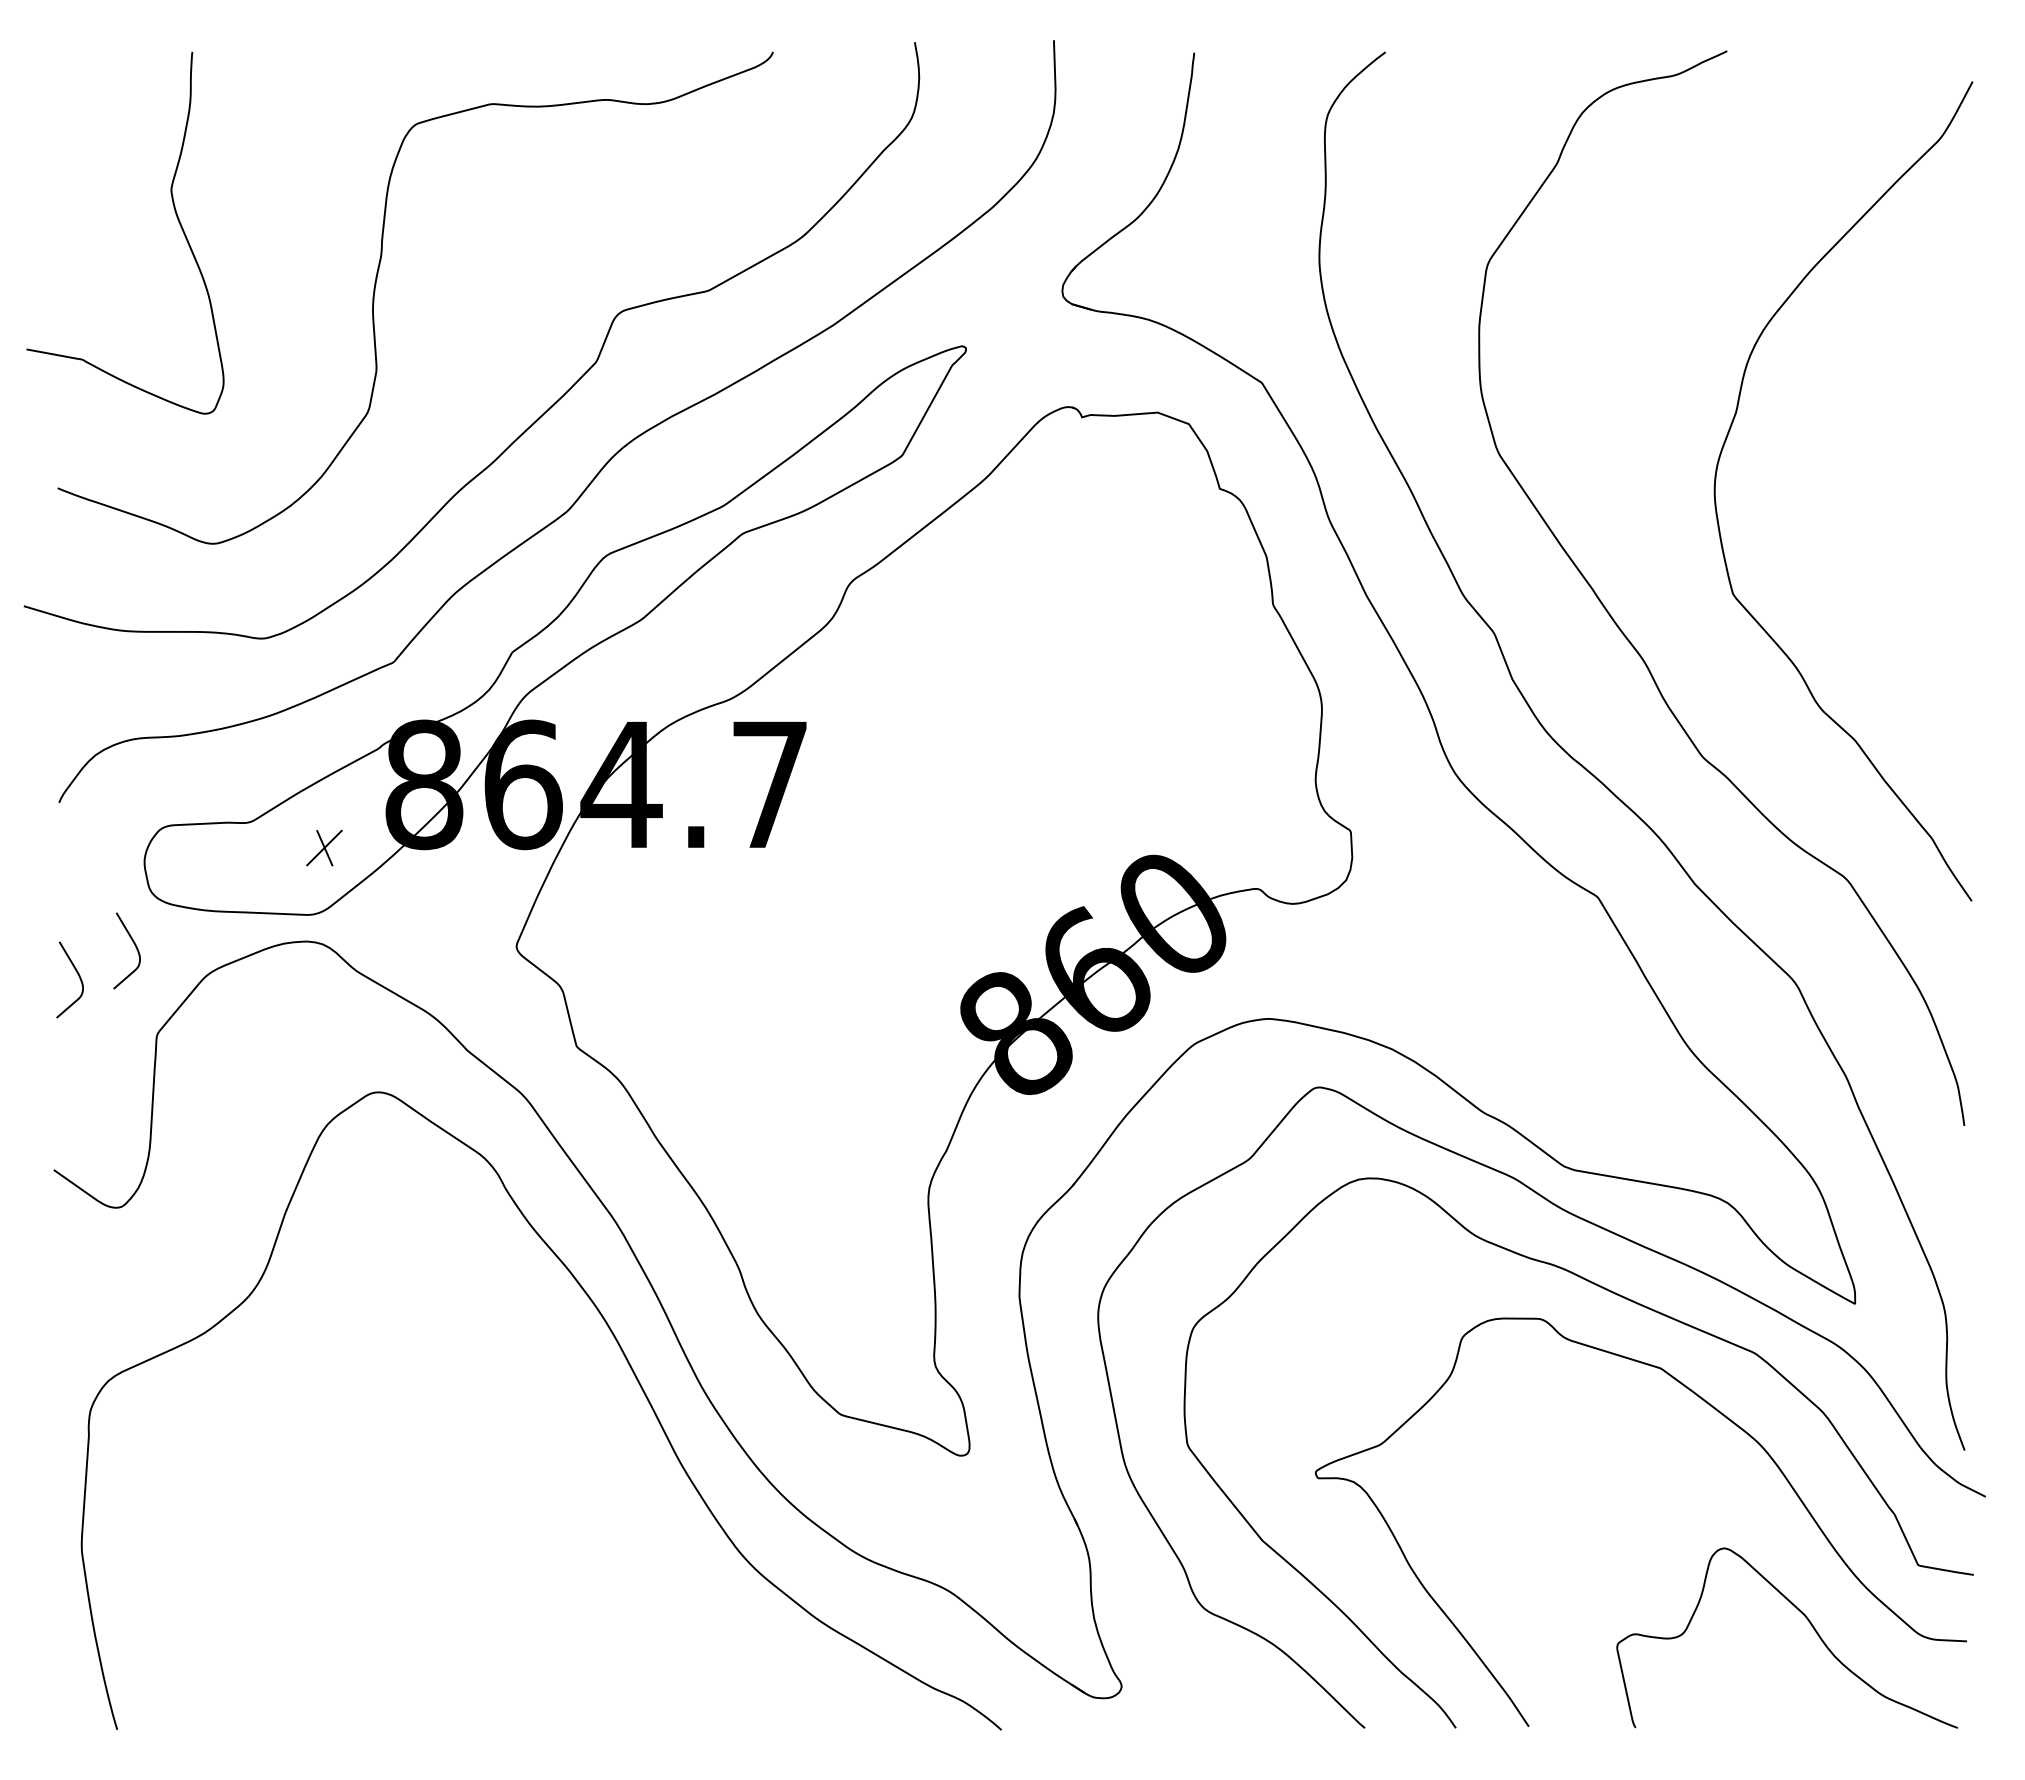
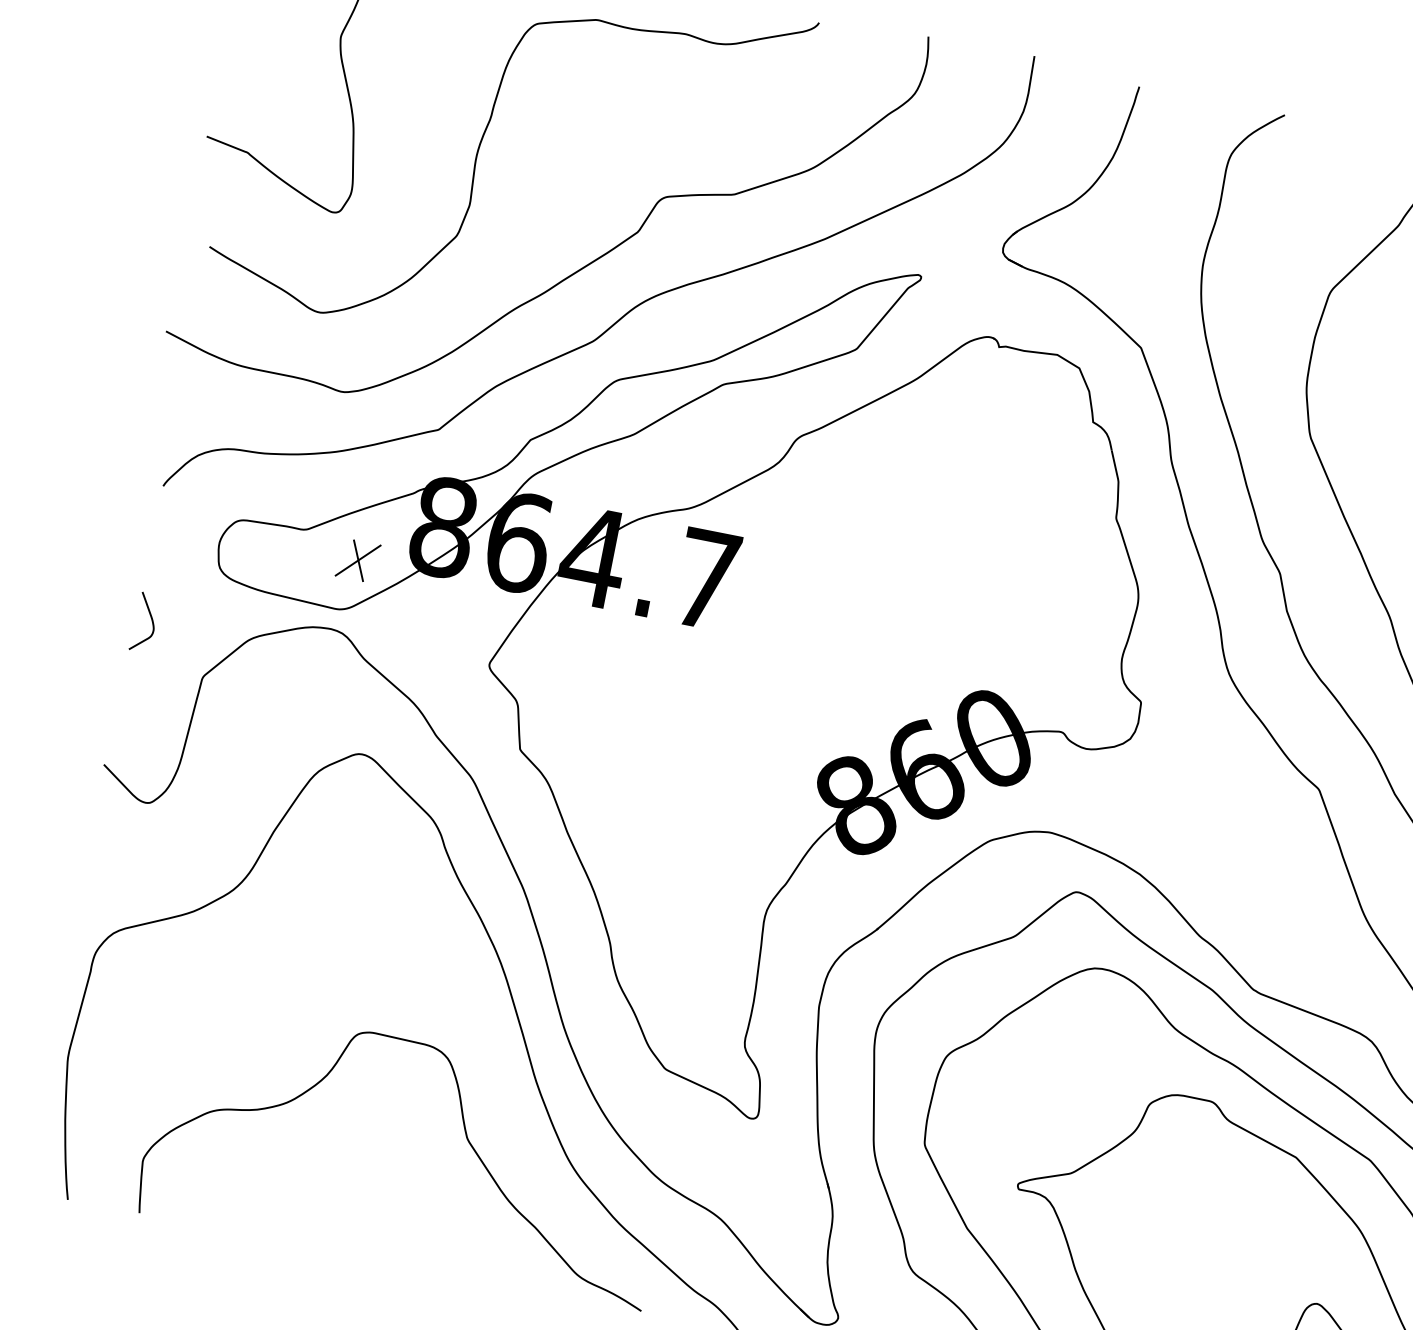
part: (324, 847) -> (358, 560), size x1.43
curve: (134, 945) -> (199, 606), removed
curve: (605, 1550) -> (466, 1137), added

